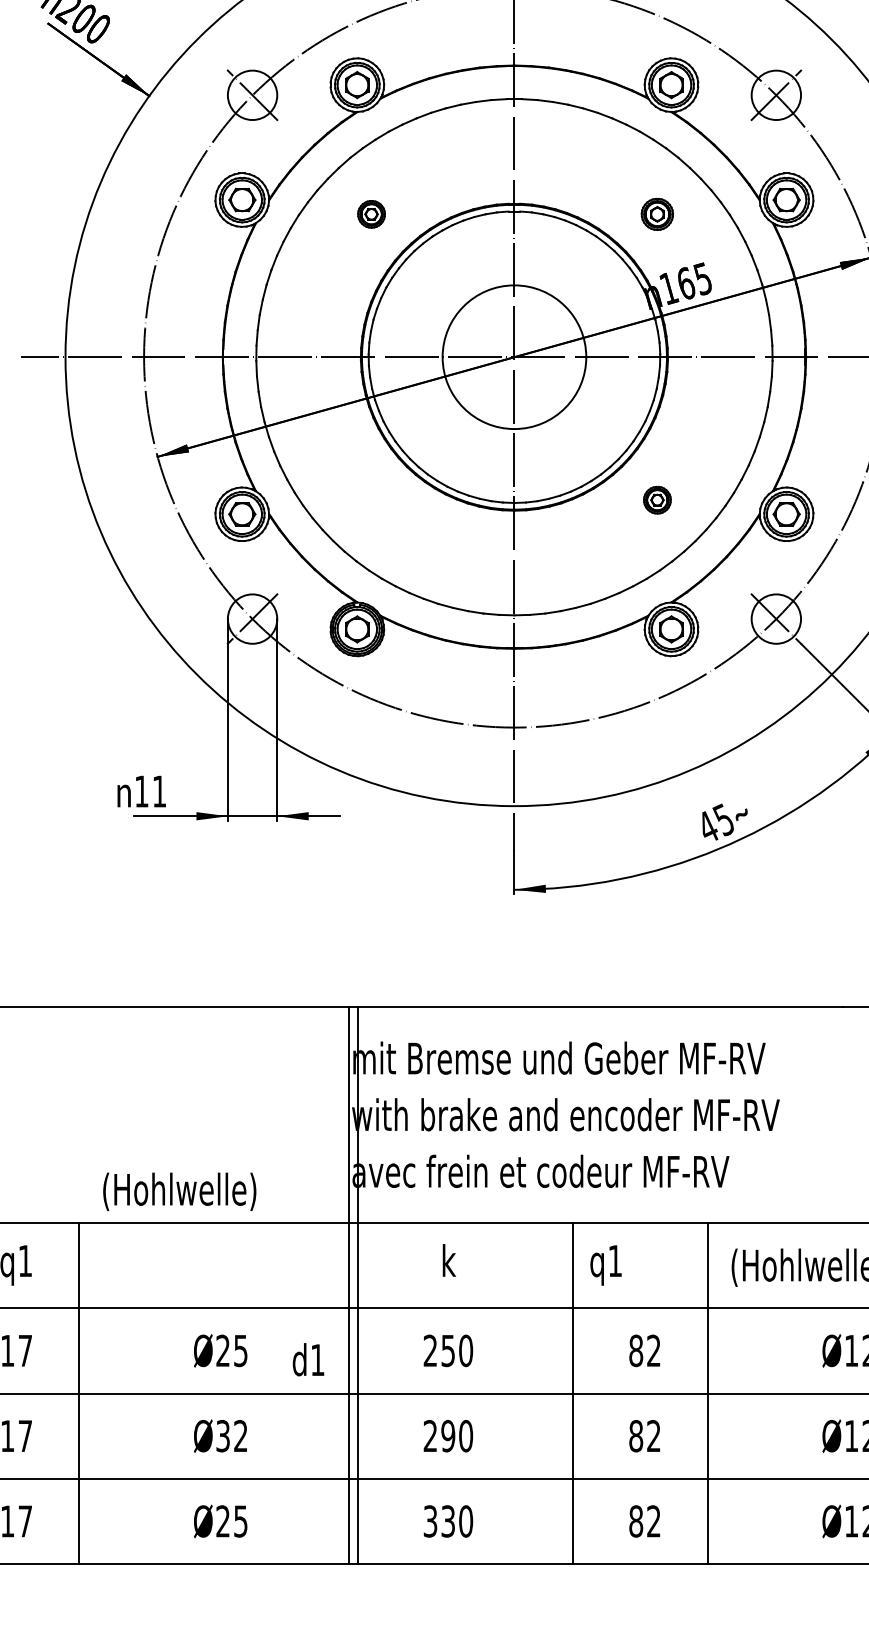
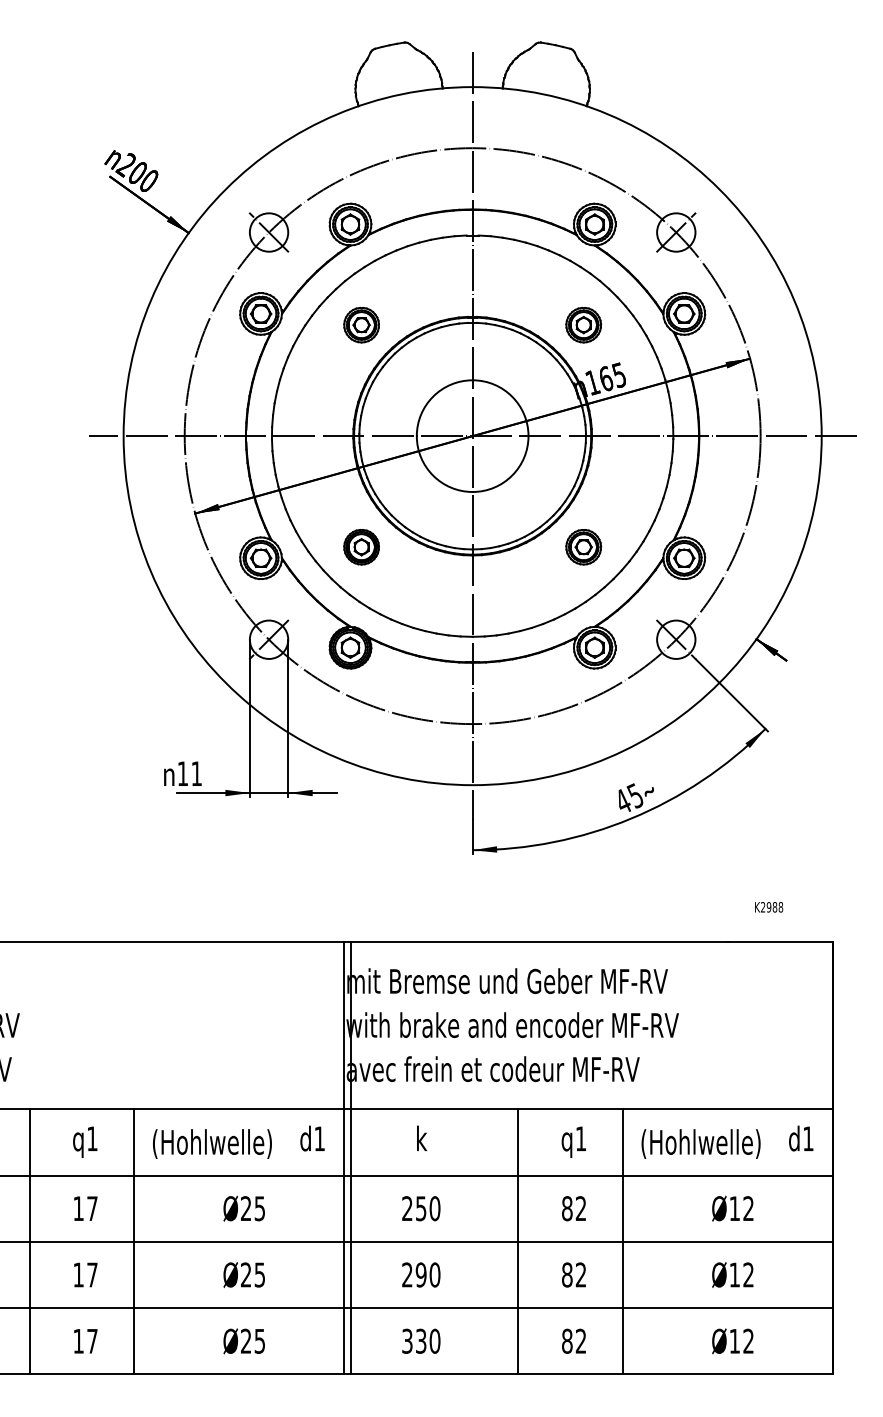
part: (371, 213) -> (361, 324), size x1.67
part: (657, 213) -> (583, 324), size x1.43
part: (371, 500) -> (361, 547), added
part: (657, 500) -> (583, 547), size x1.67
text: (179, 1191) -> (212, 1143), moved
text: (605, 1264) -> (573, 1141), moved
text: (308, 1359) -> (312, 1138), moved
text: (231, 1435) -> (252, 1274), Ø32 -> Ø25

